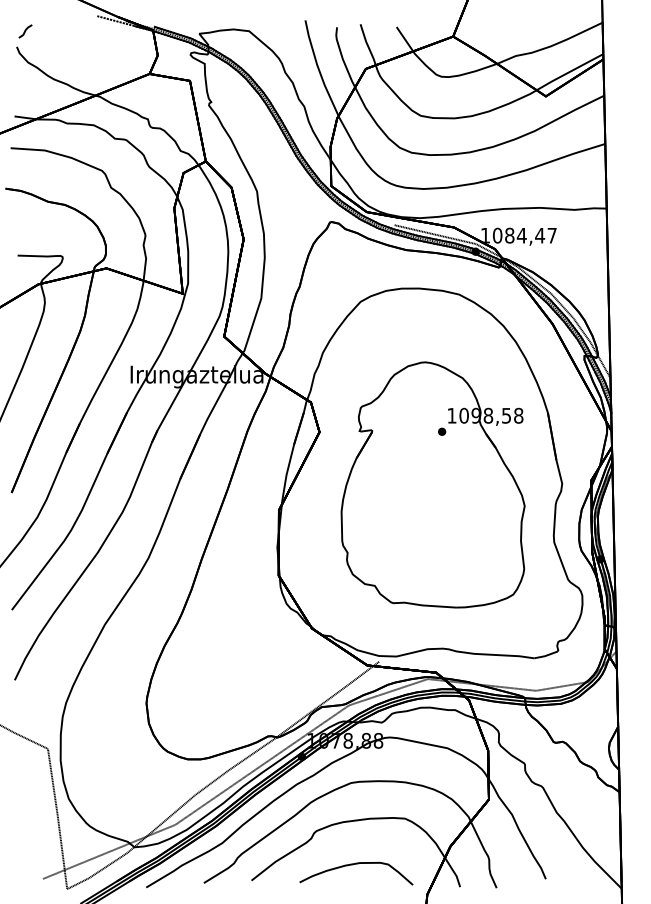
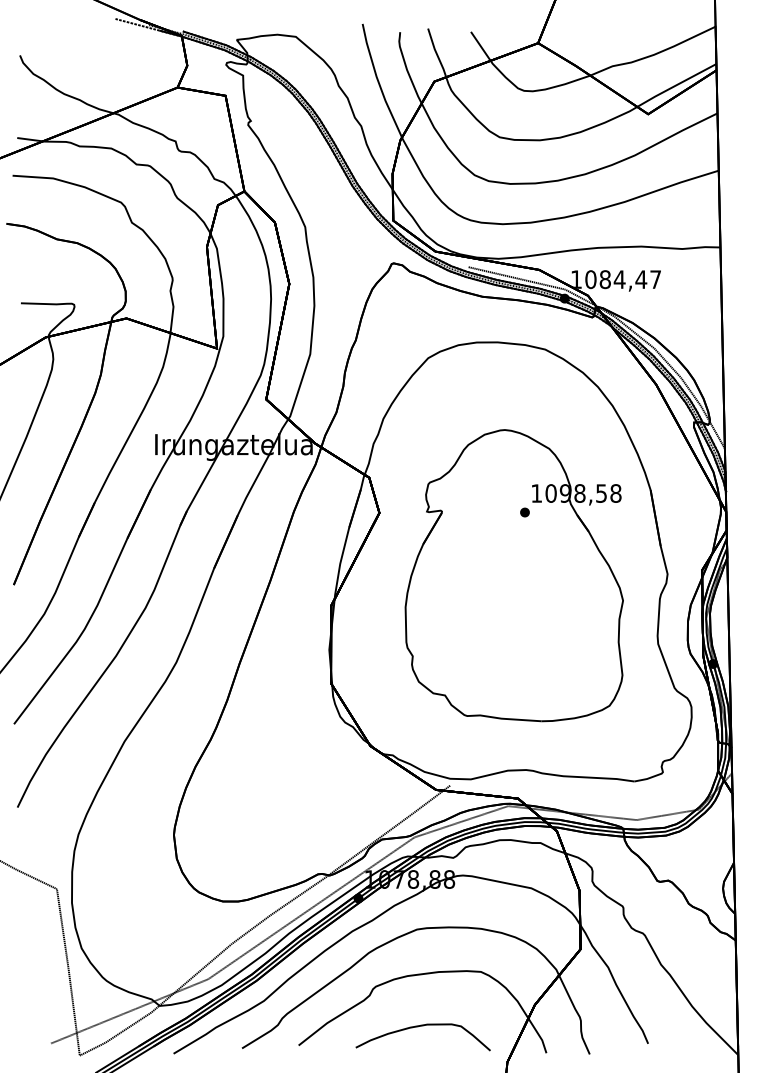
line: (25, 30) -> (30, 36), removed

